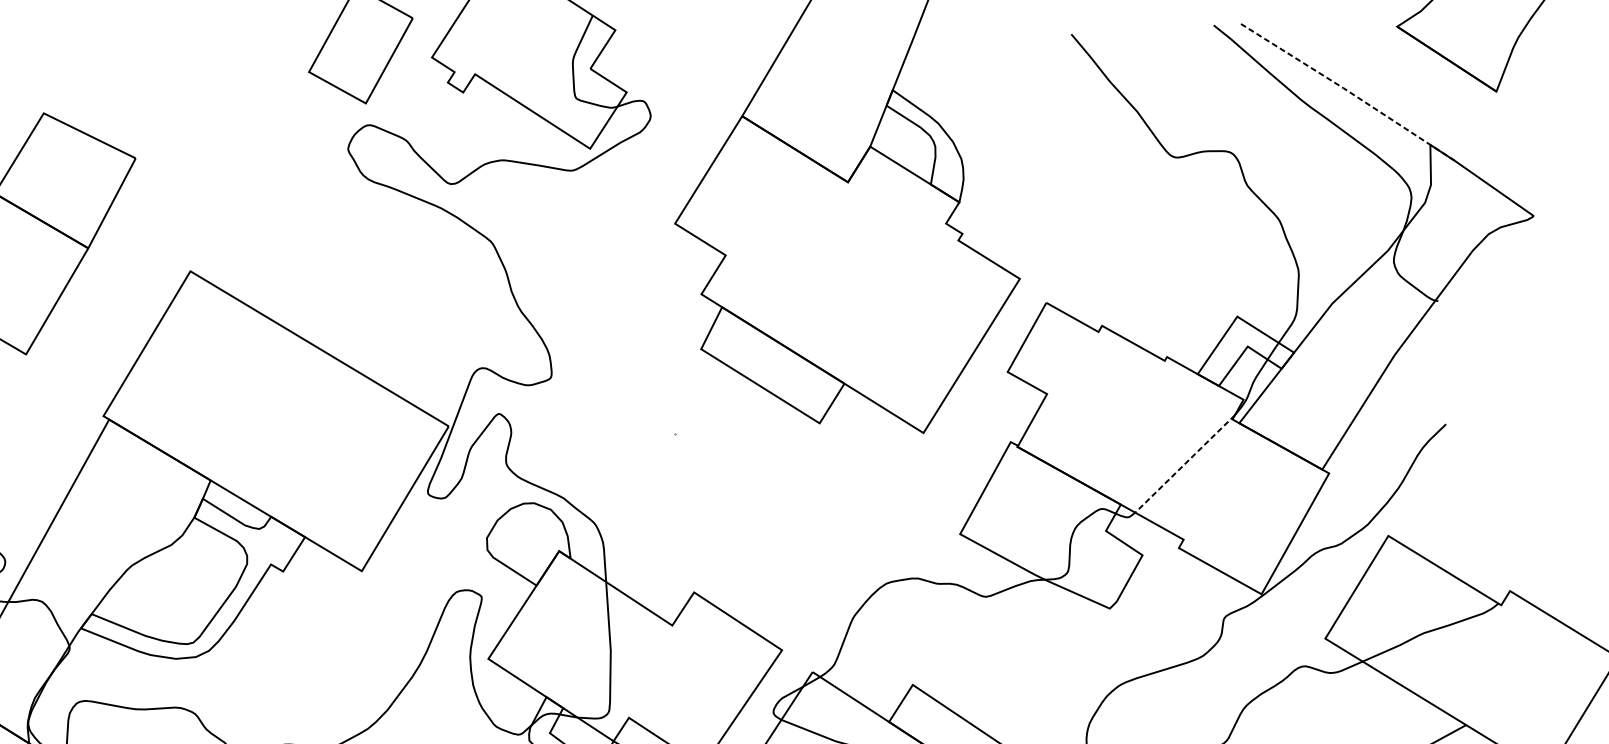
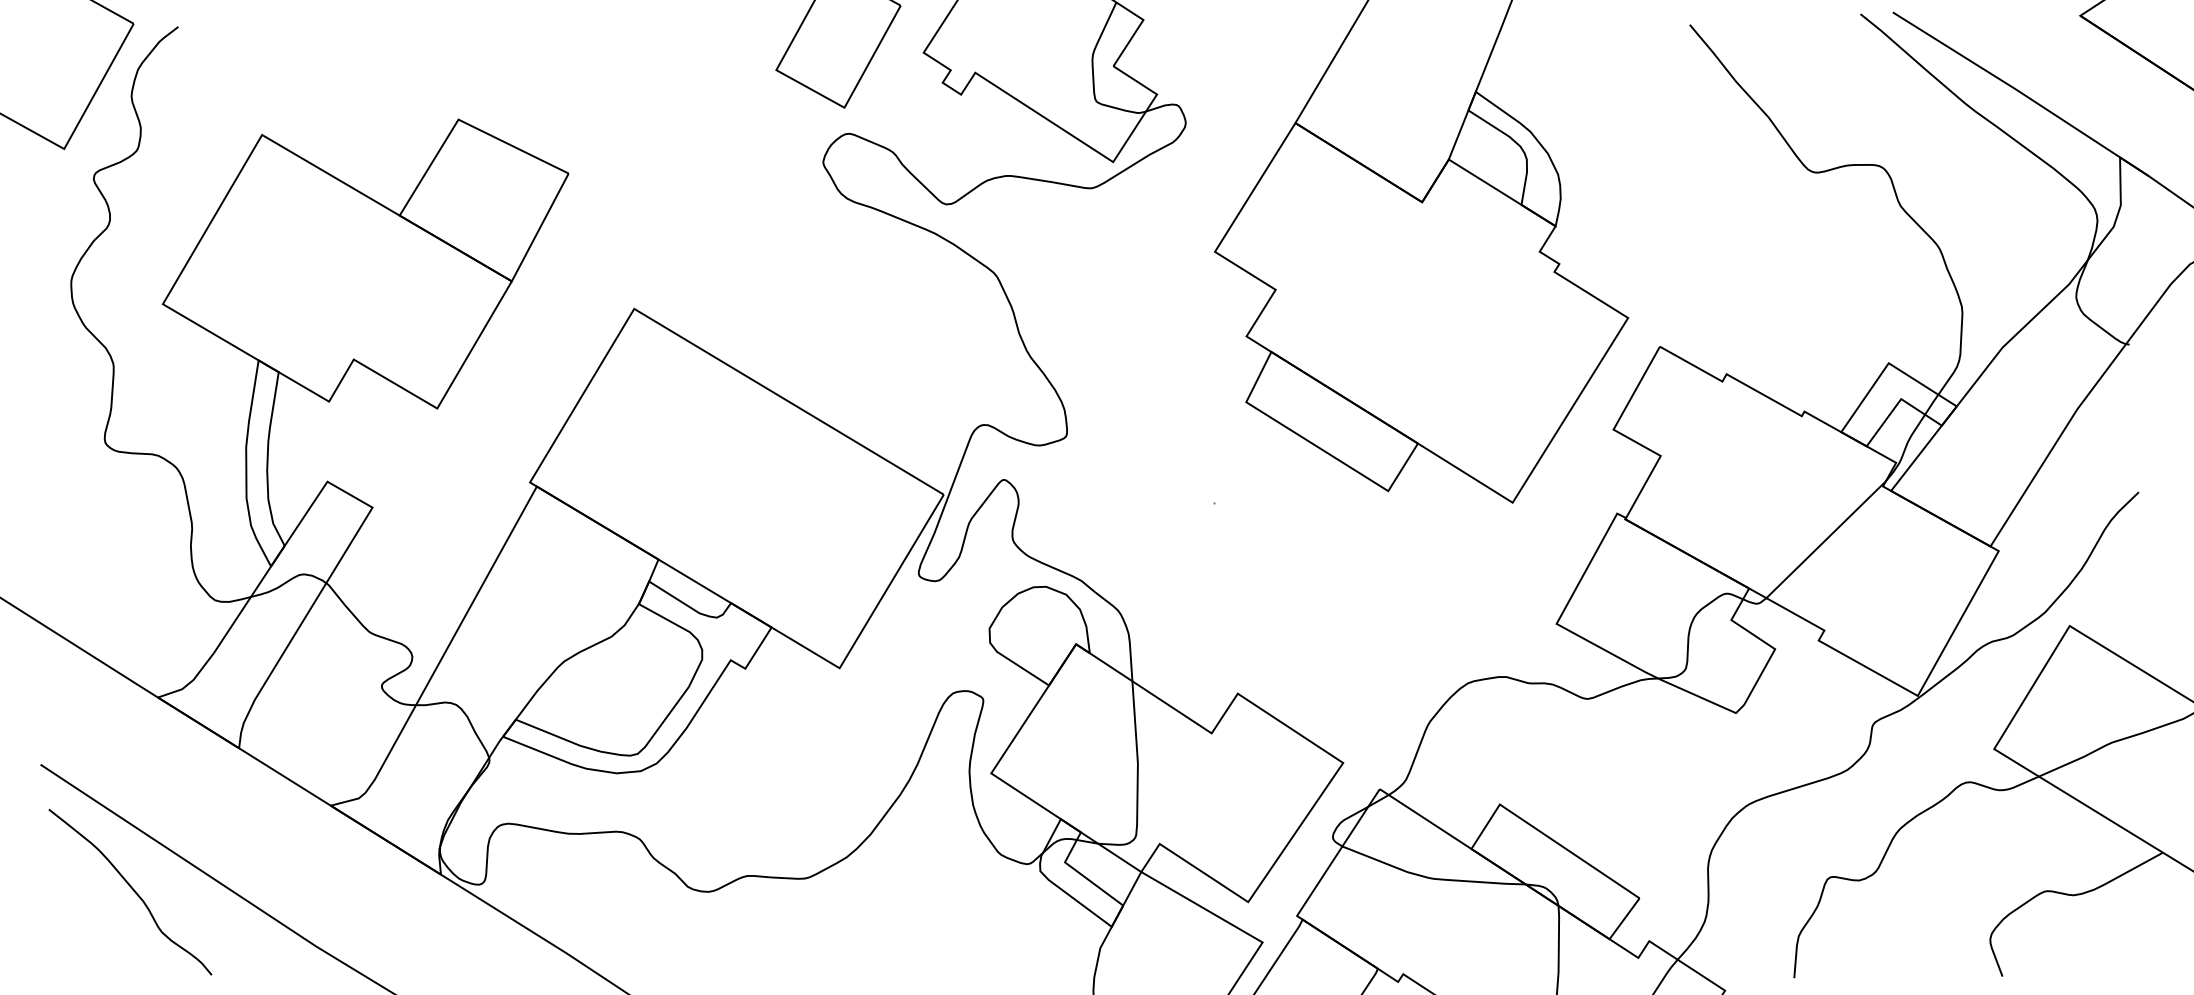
line: (1348, 91) -> (2021, 93), dashed -> solid
line: (1184, 464) -> (1825, 540), dashed -> solid

